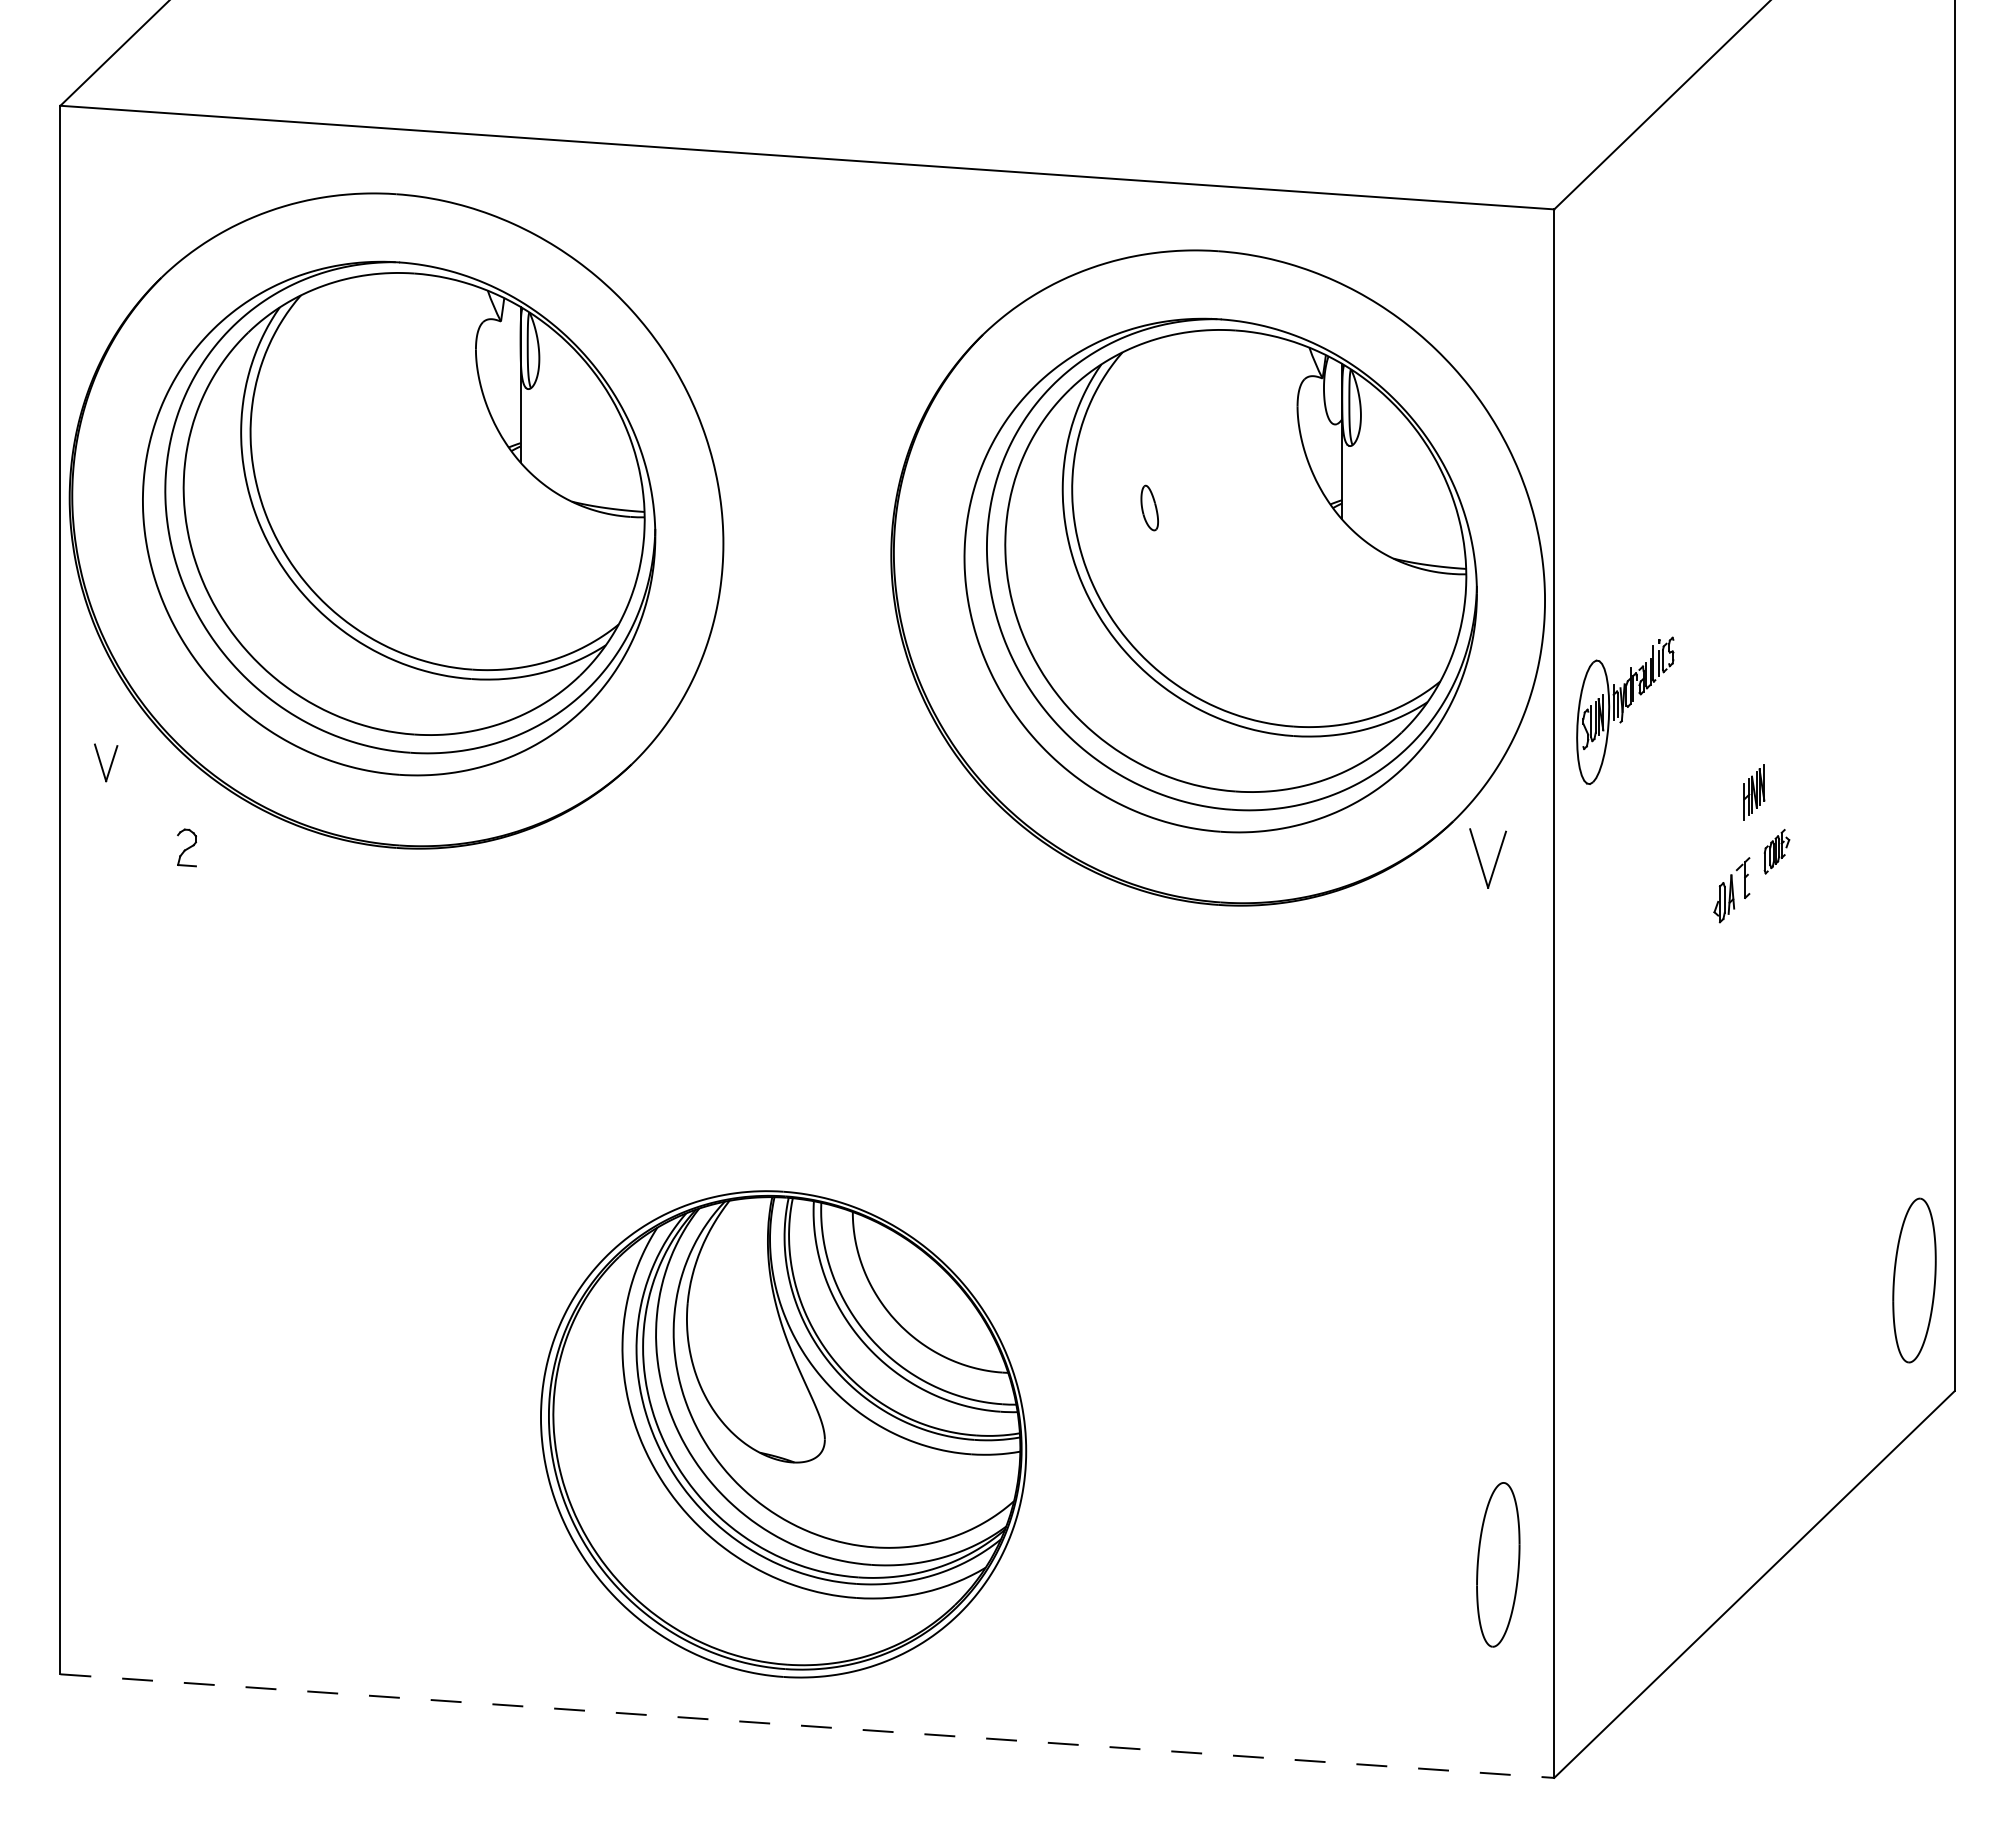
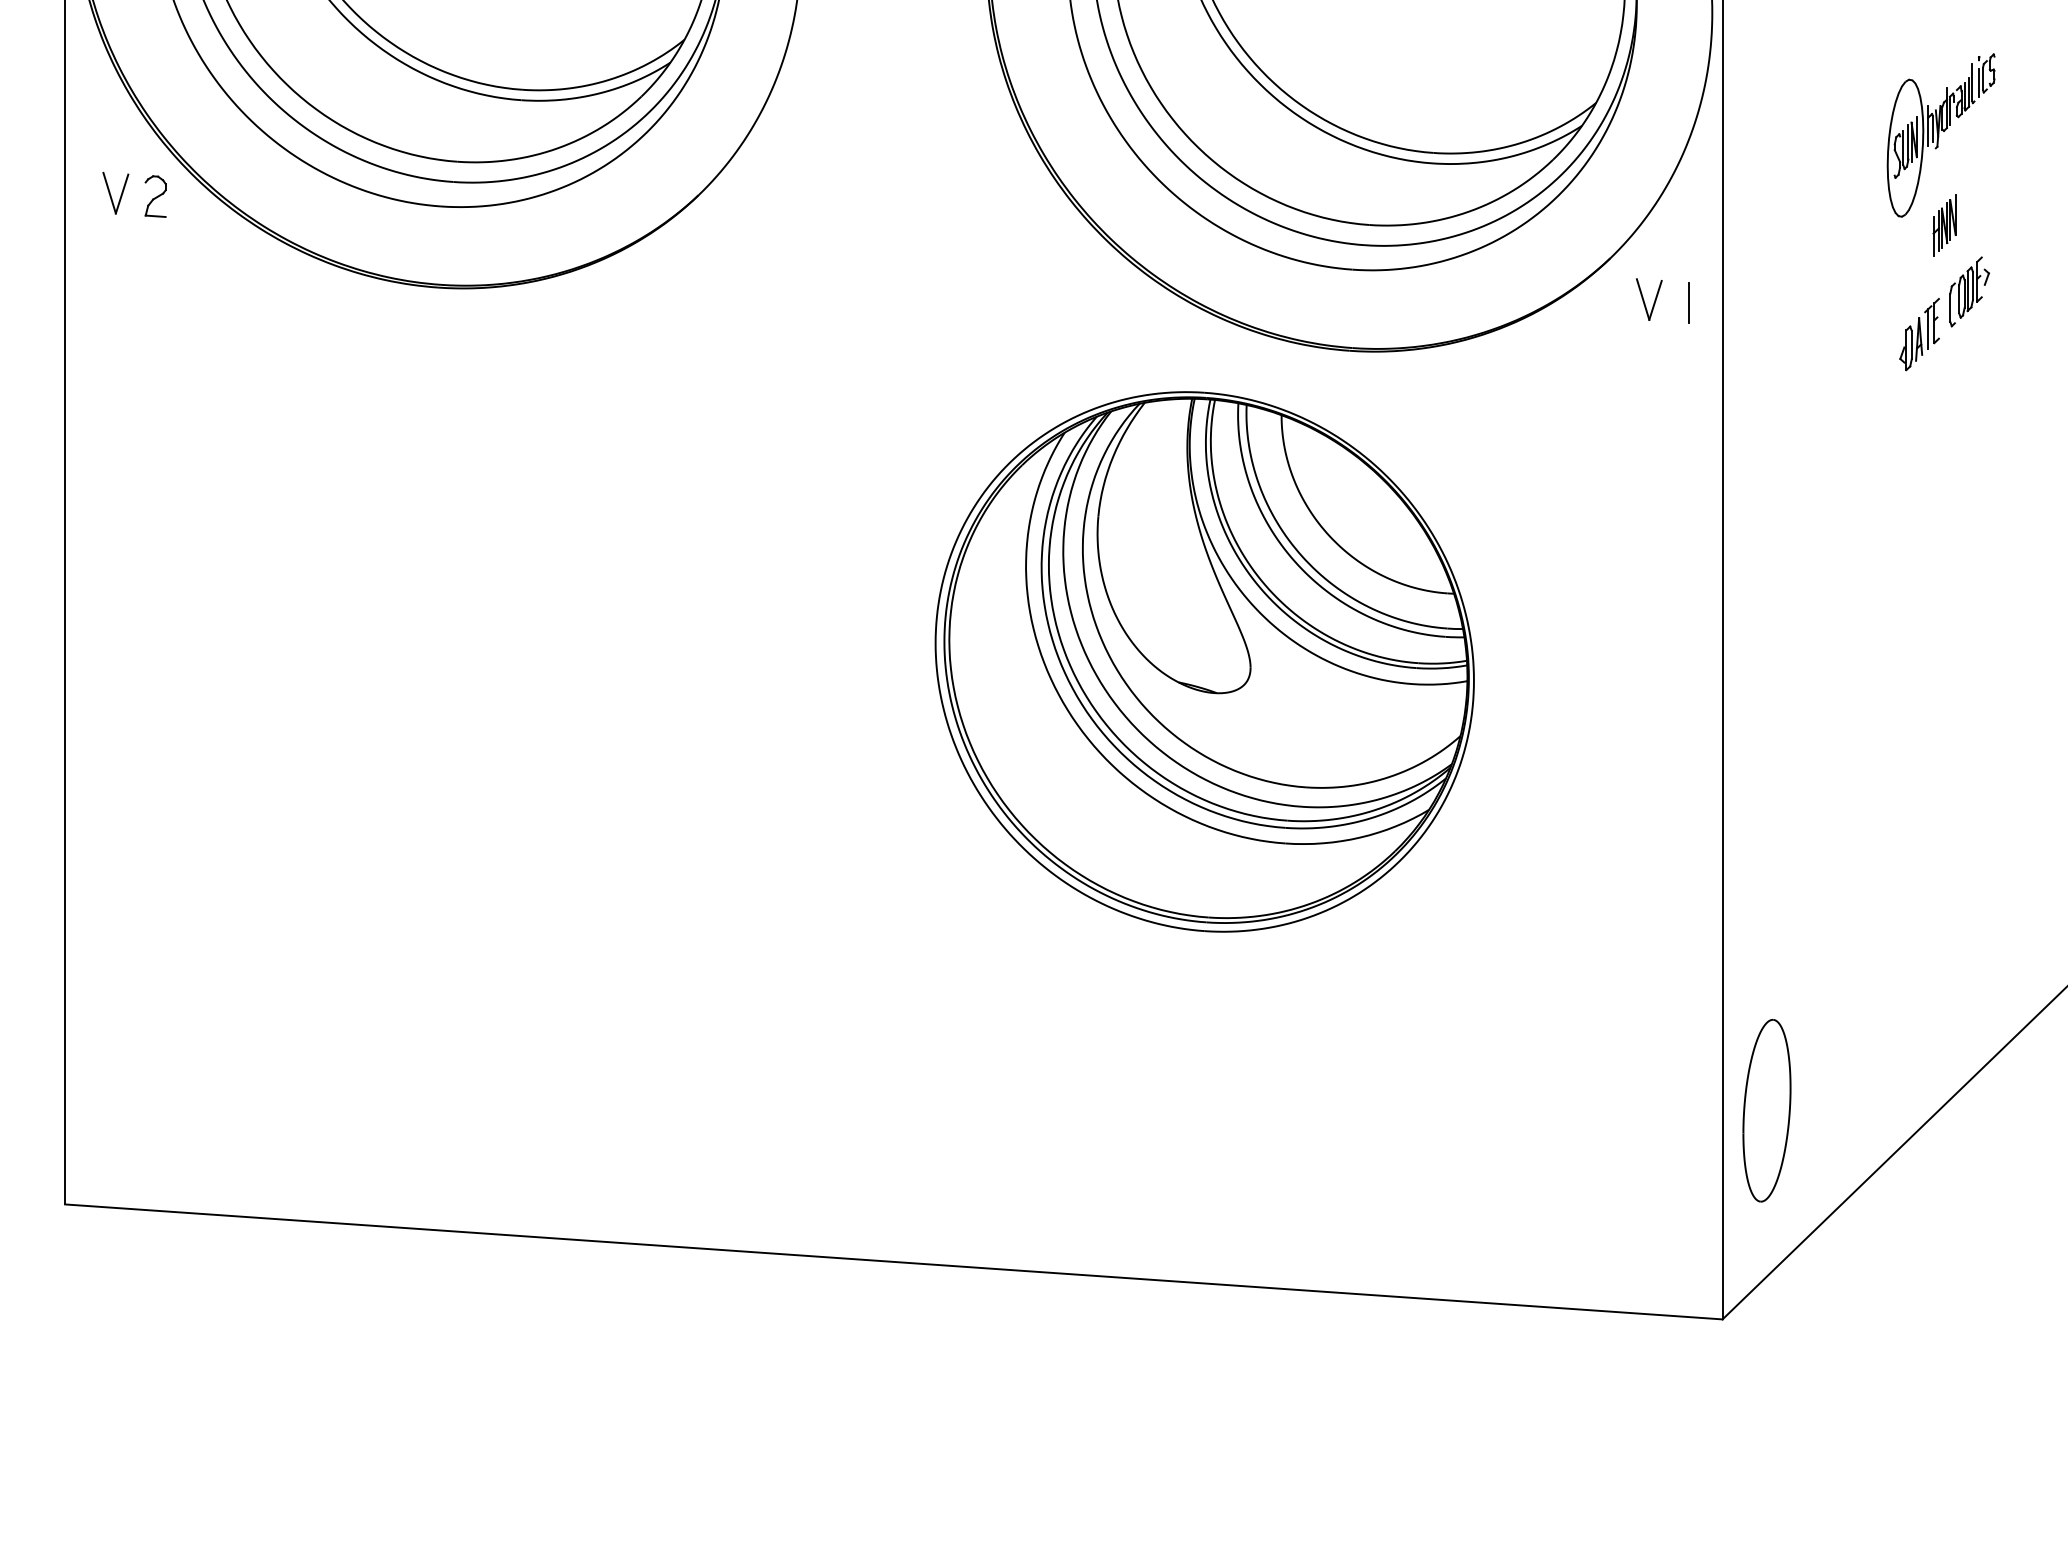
part: (1625, 710) -> (1941, 135), moved
part: (186, 847) -> (155, 196), moved
part: (1776, 851) -> (1969, 291), size x1.43
part: (1488, 858) -> (1649, 299), size x0.62
line: (1524, 861) -> (1689, 302), added
line: (1739, 885) -> (1928, 329), added
part: (783, 1434) -> (1204, 662), moved
part: (1498, 1564) -> (1767, 1110), moved
line: (807, 1726) -> (894, 1262), dashed -> solid

